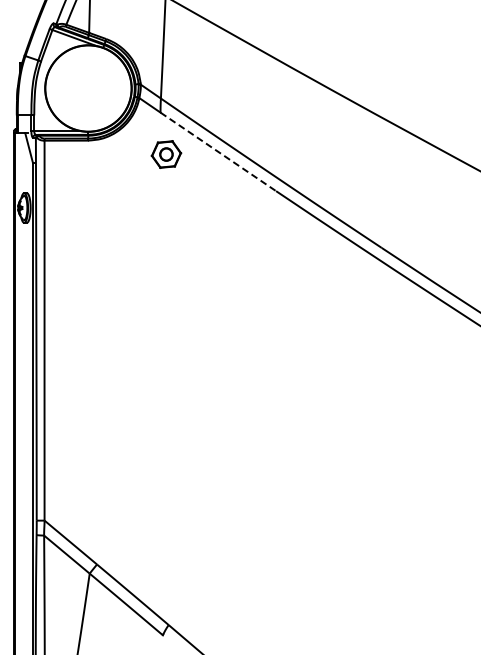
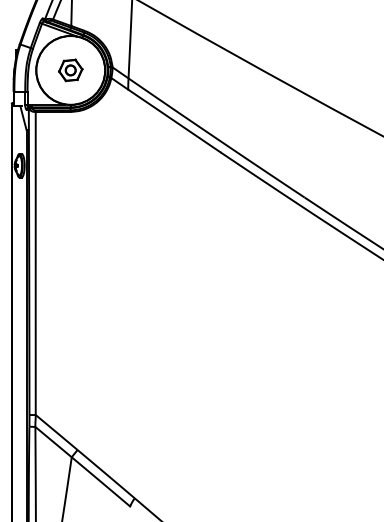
line: (218, 151) -> (174, 120), dashed -> solid
part: (166, 154) -> (70, 70), moved

